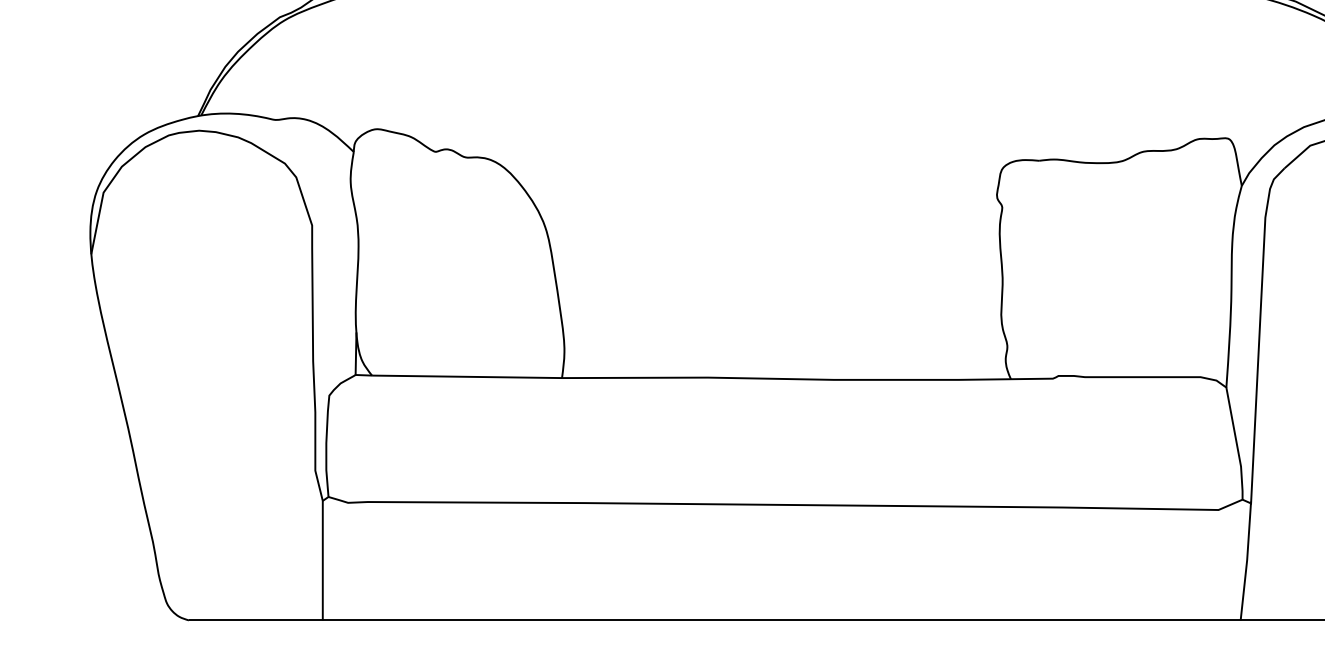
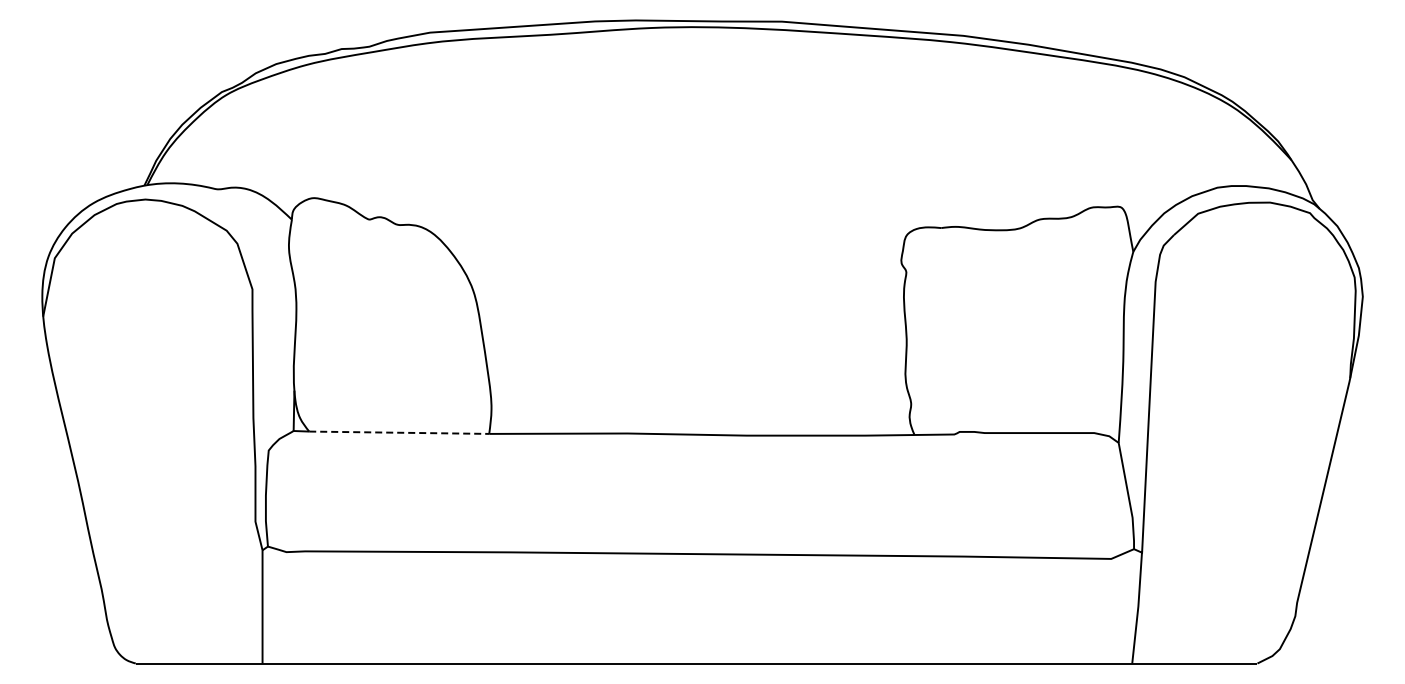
line: (467, 376) -> (399, 432), solid -> dashed

